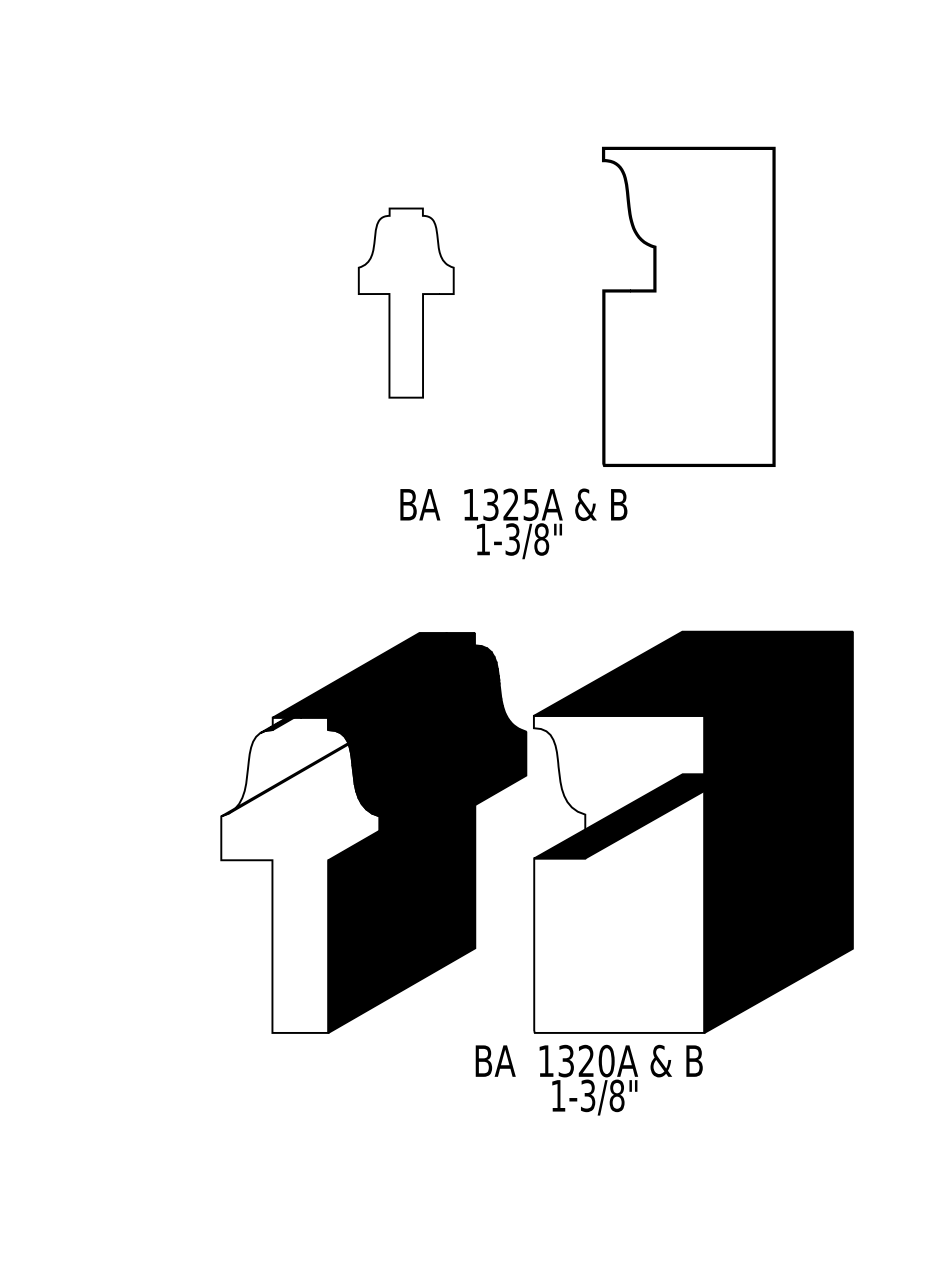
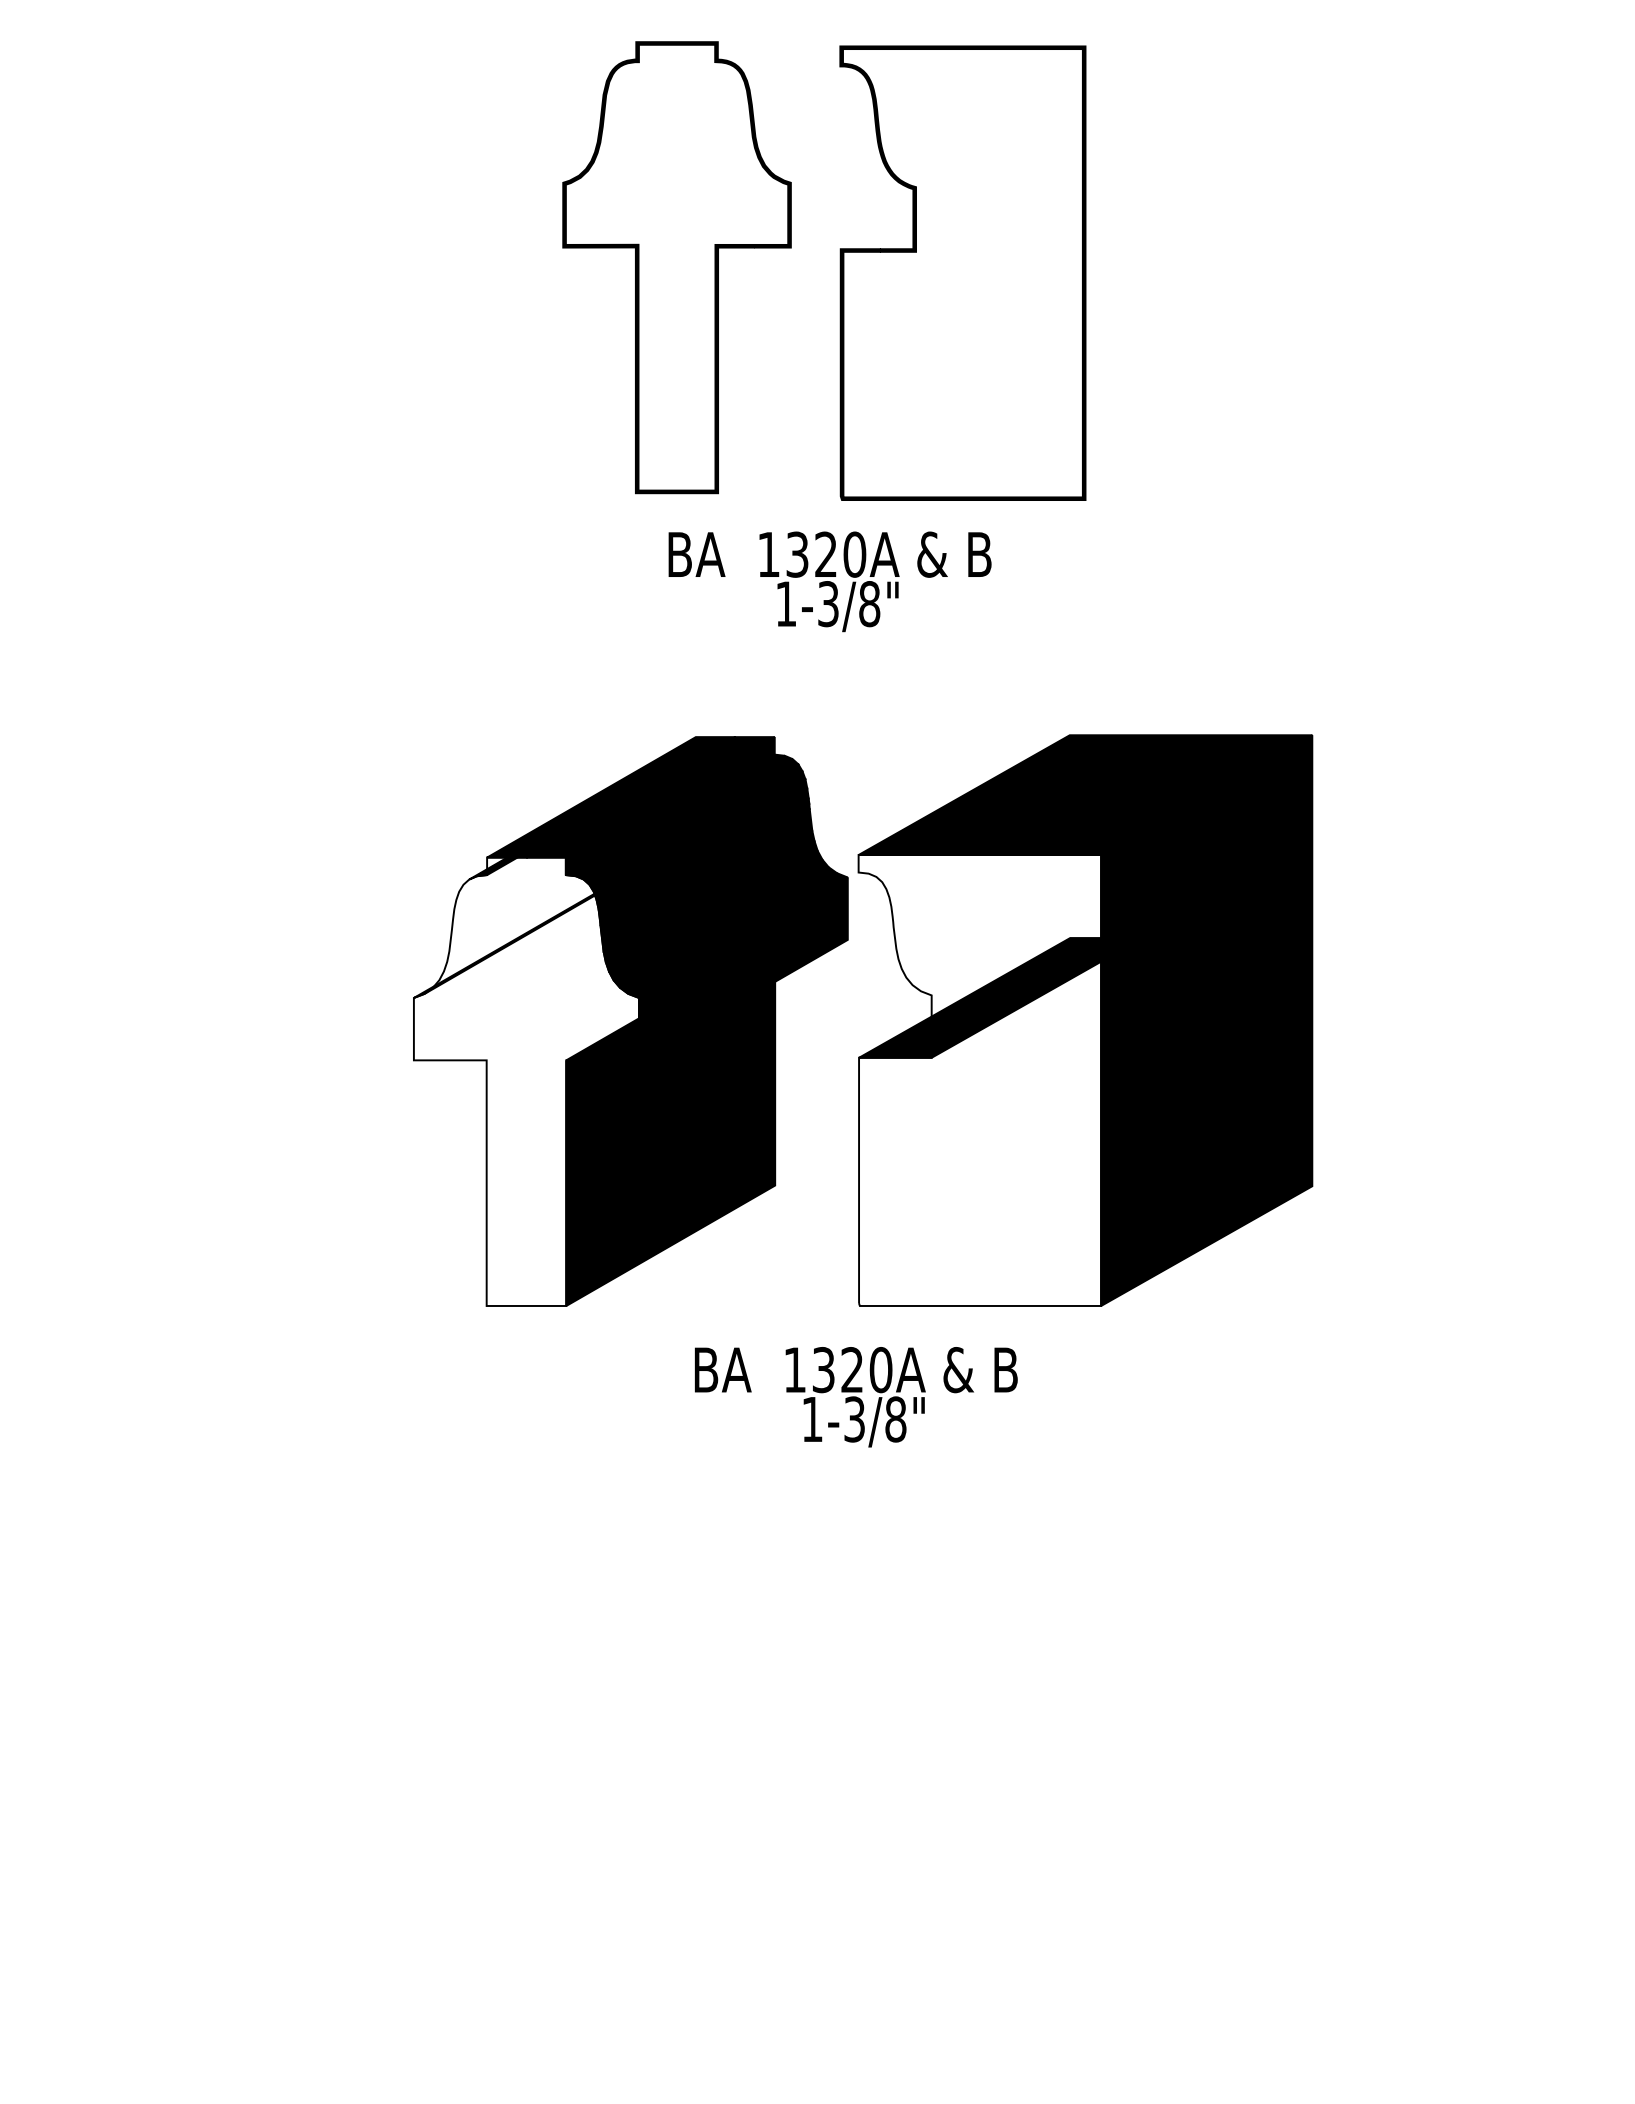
part: (405, 302) -> (676, 267), size x1.67
part: (688, 306) -> (962, 272), moved
text: (531, 504) -> (854, 554), 1325A -> 1320A
text: (589, 1080) -> (856, 1397), moved

